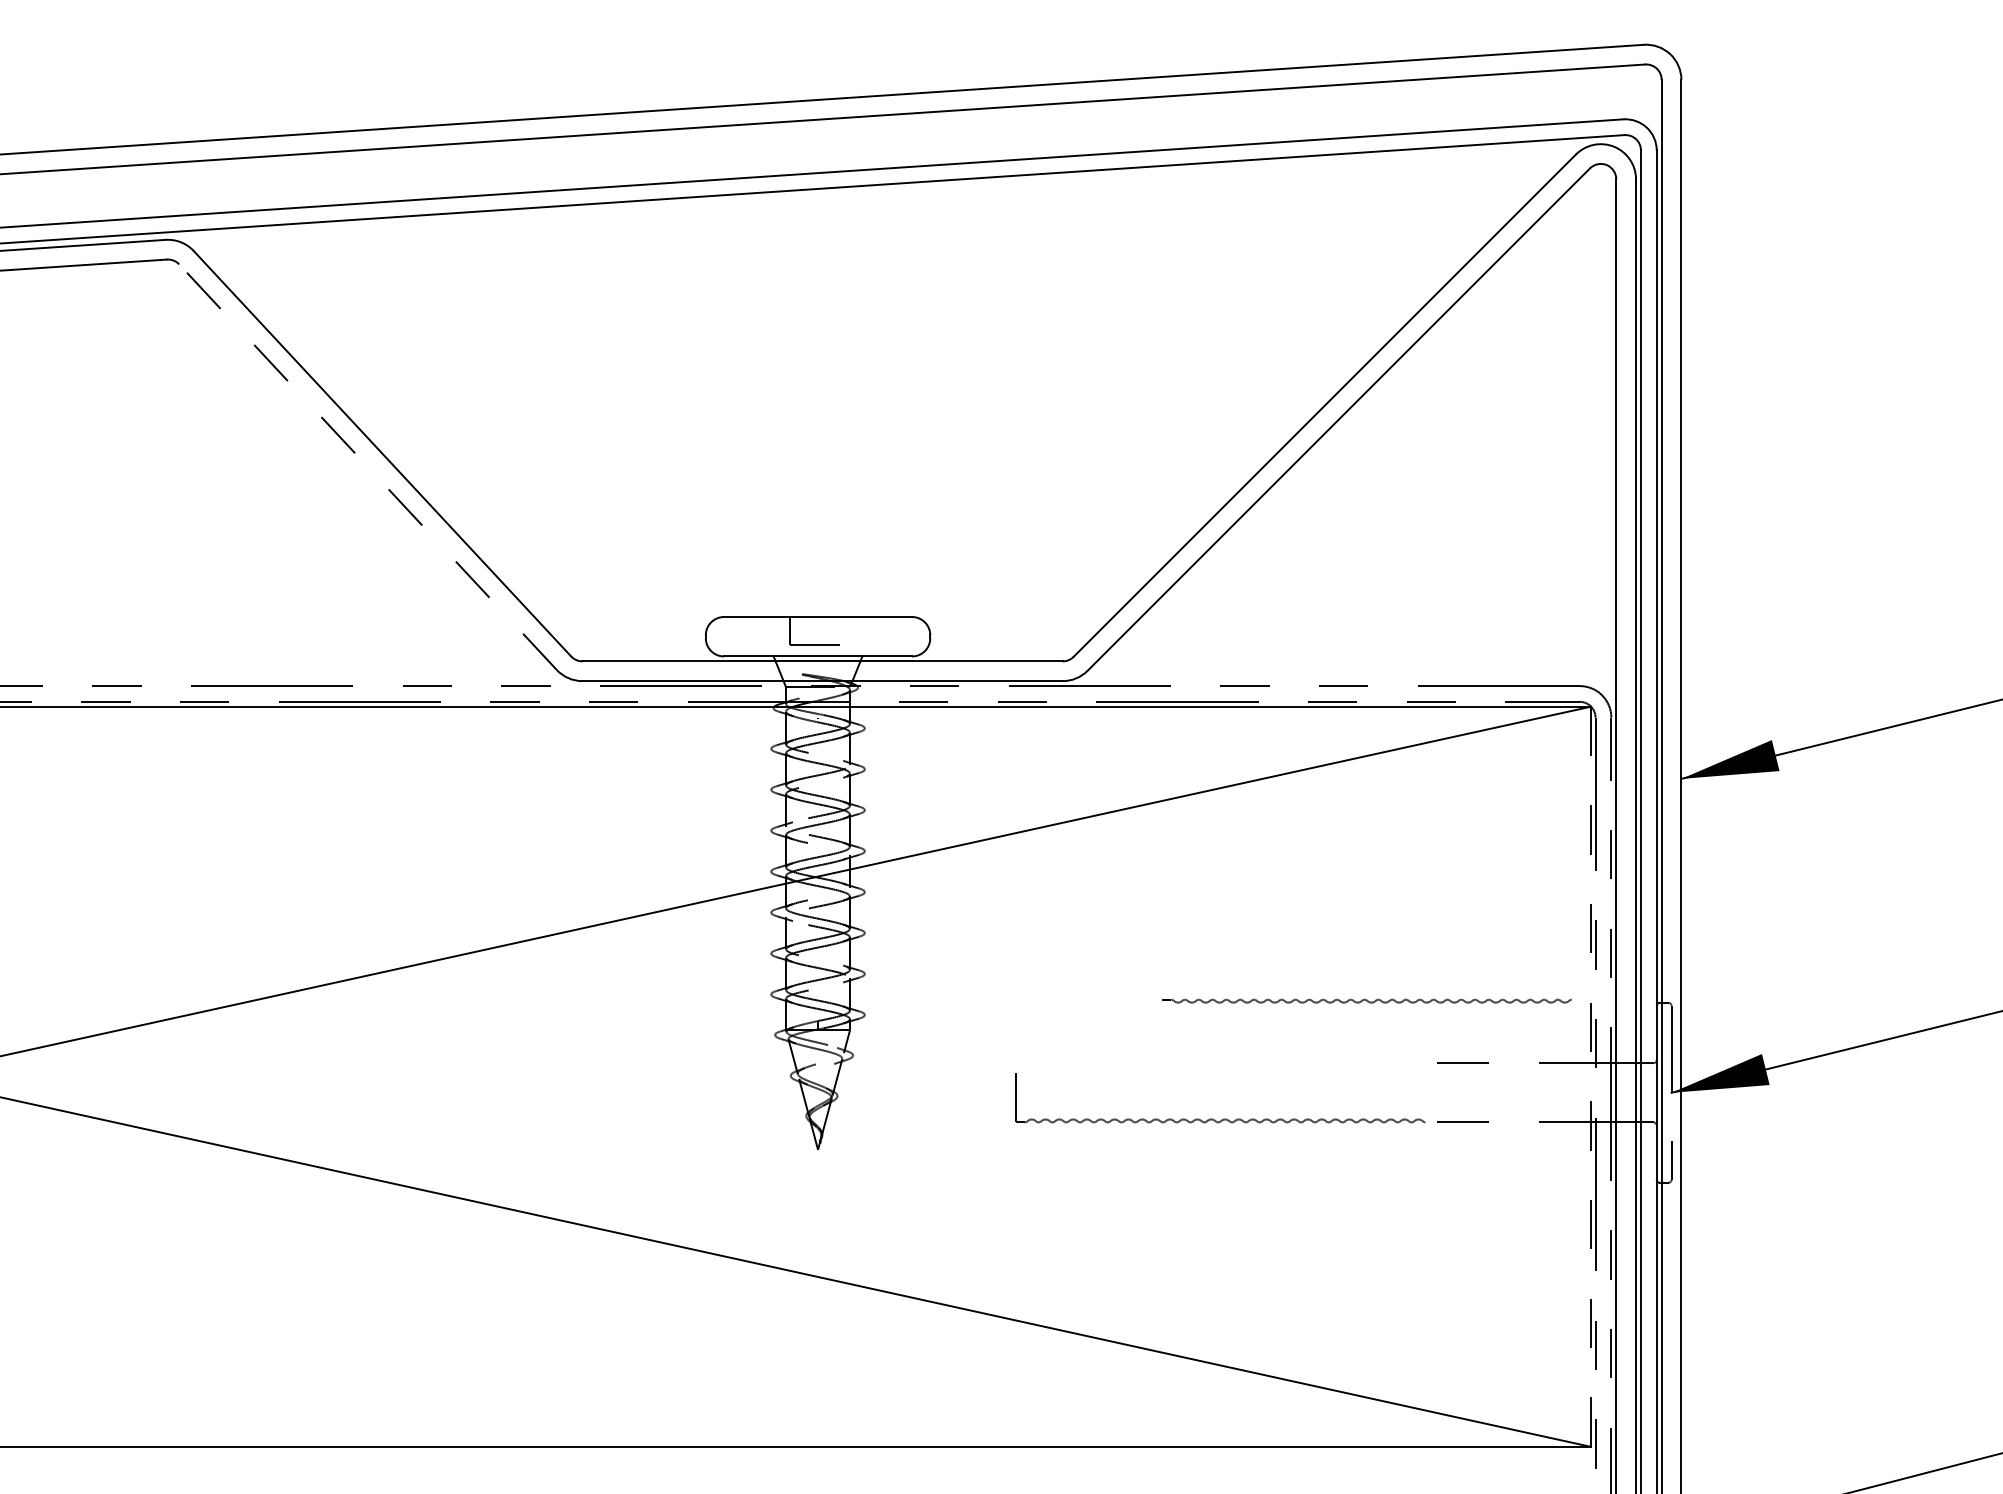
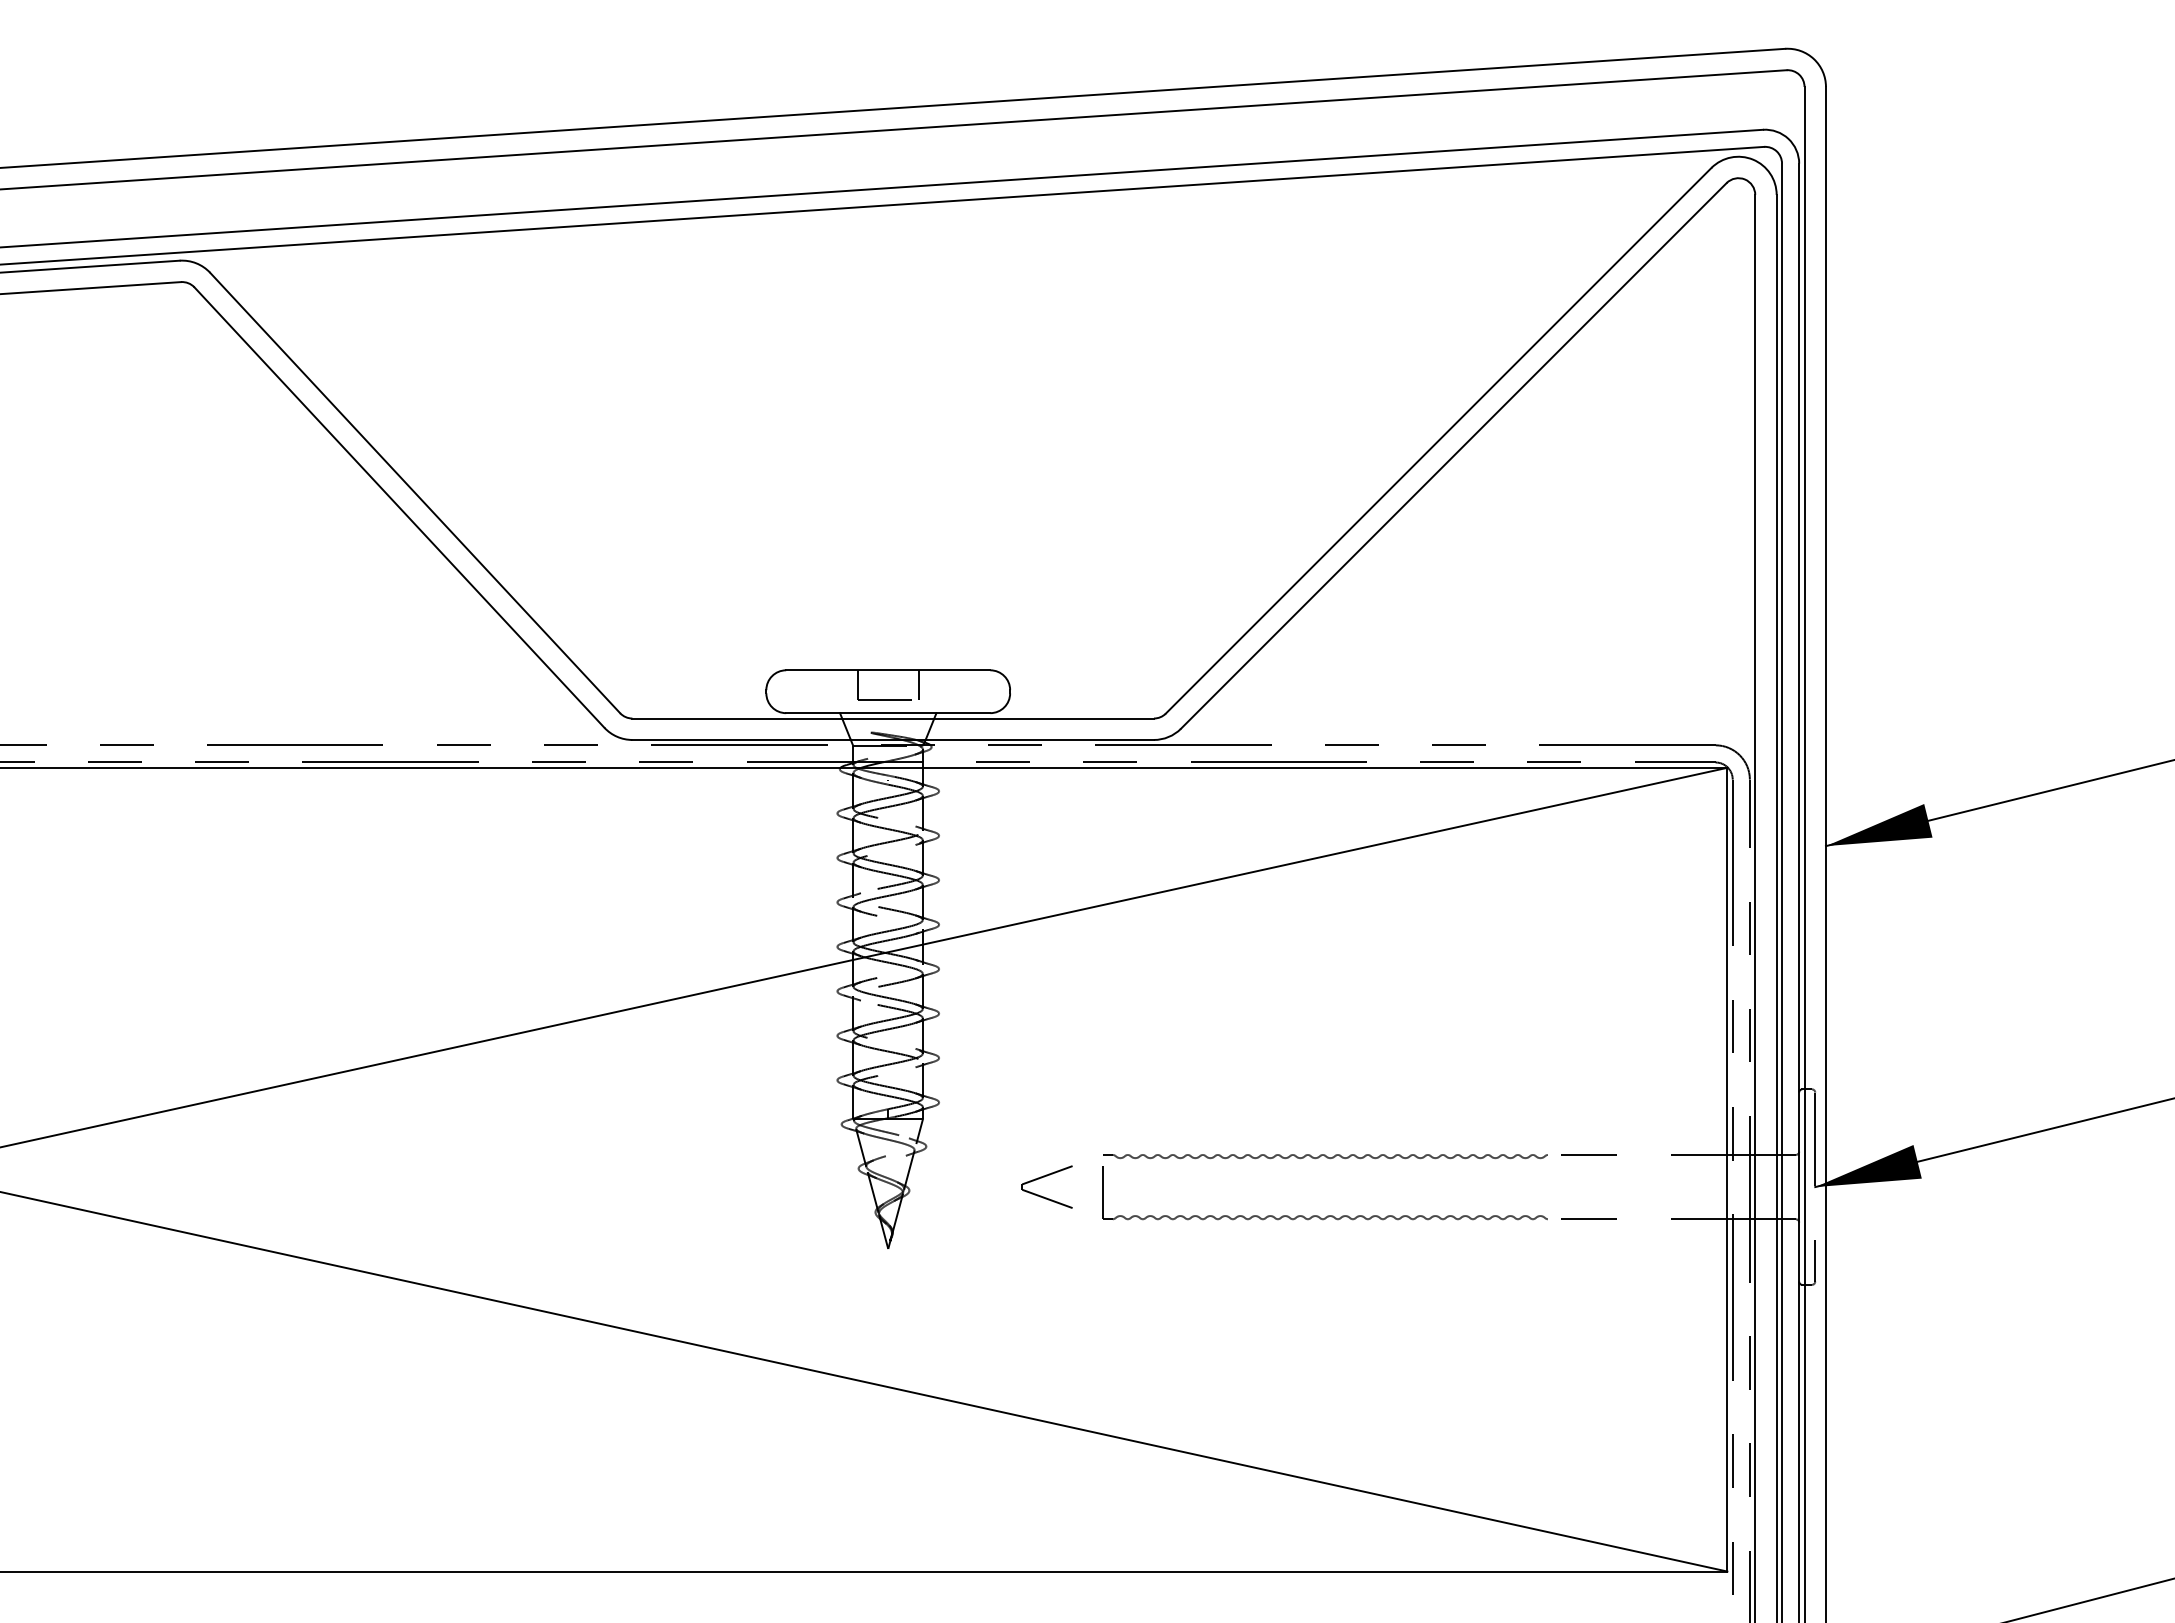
line: (368, 467) -> (399, 507), dashed -> solid
line: (845, 630) -> (918, 685), added
part: (1367, 1001) -> (1325, 1156), moved
line: (1590, 1076) -> (1727, 1169), dashed -> solid
part: (961, 1083) -> (1044, 1177), added

